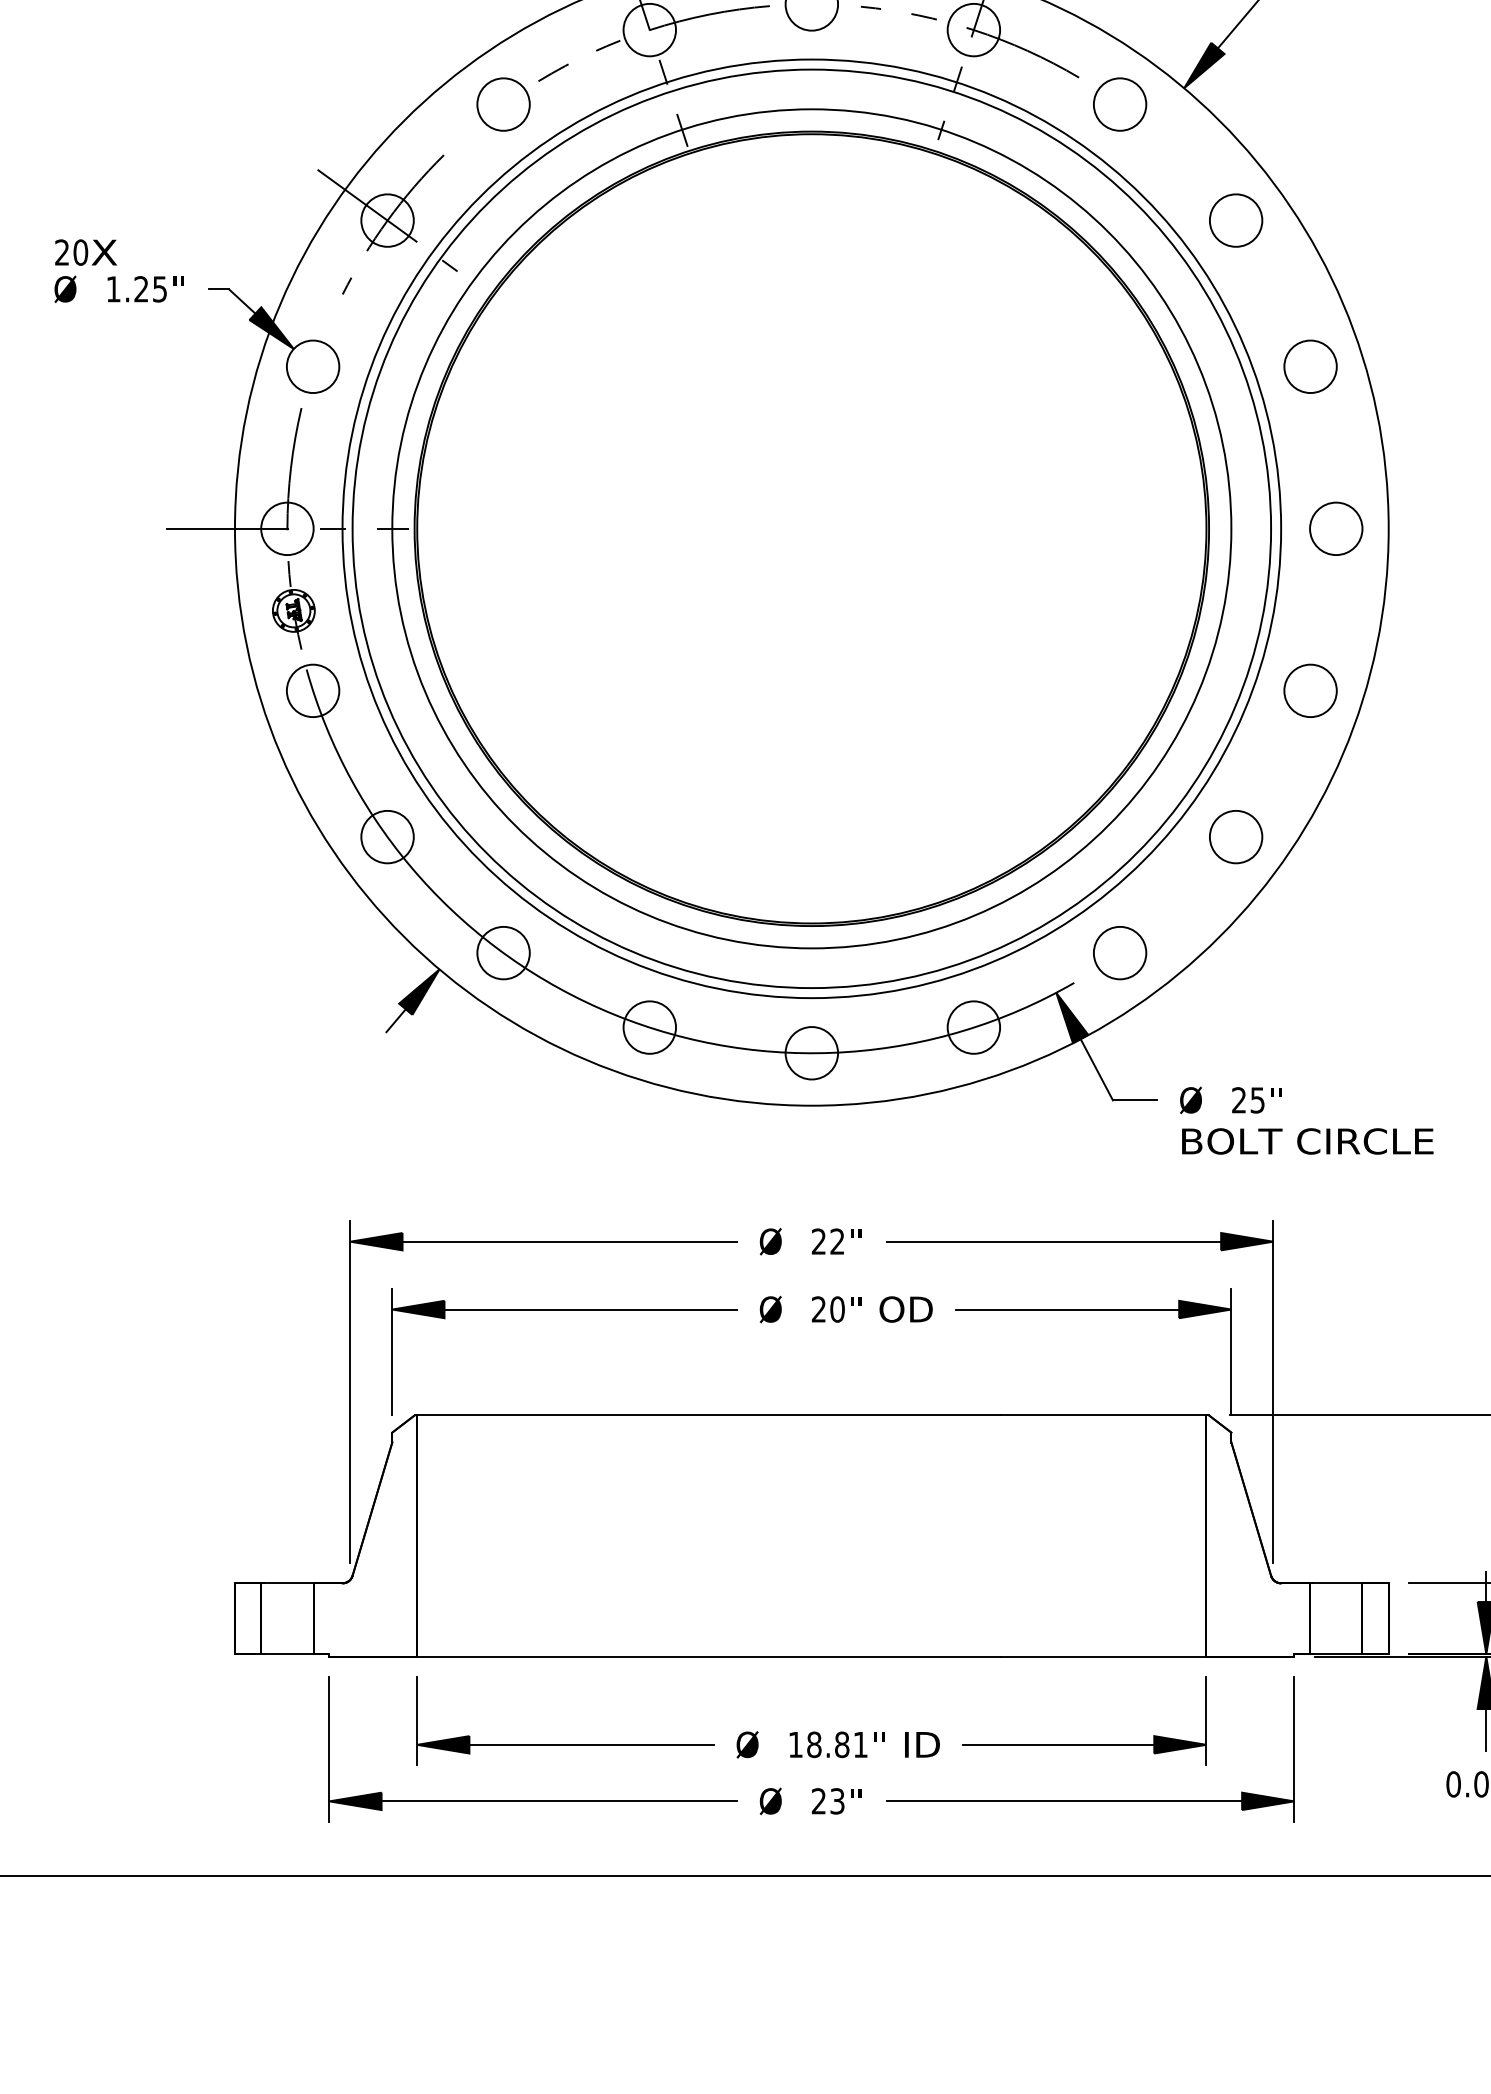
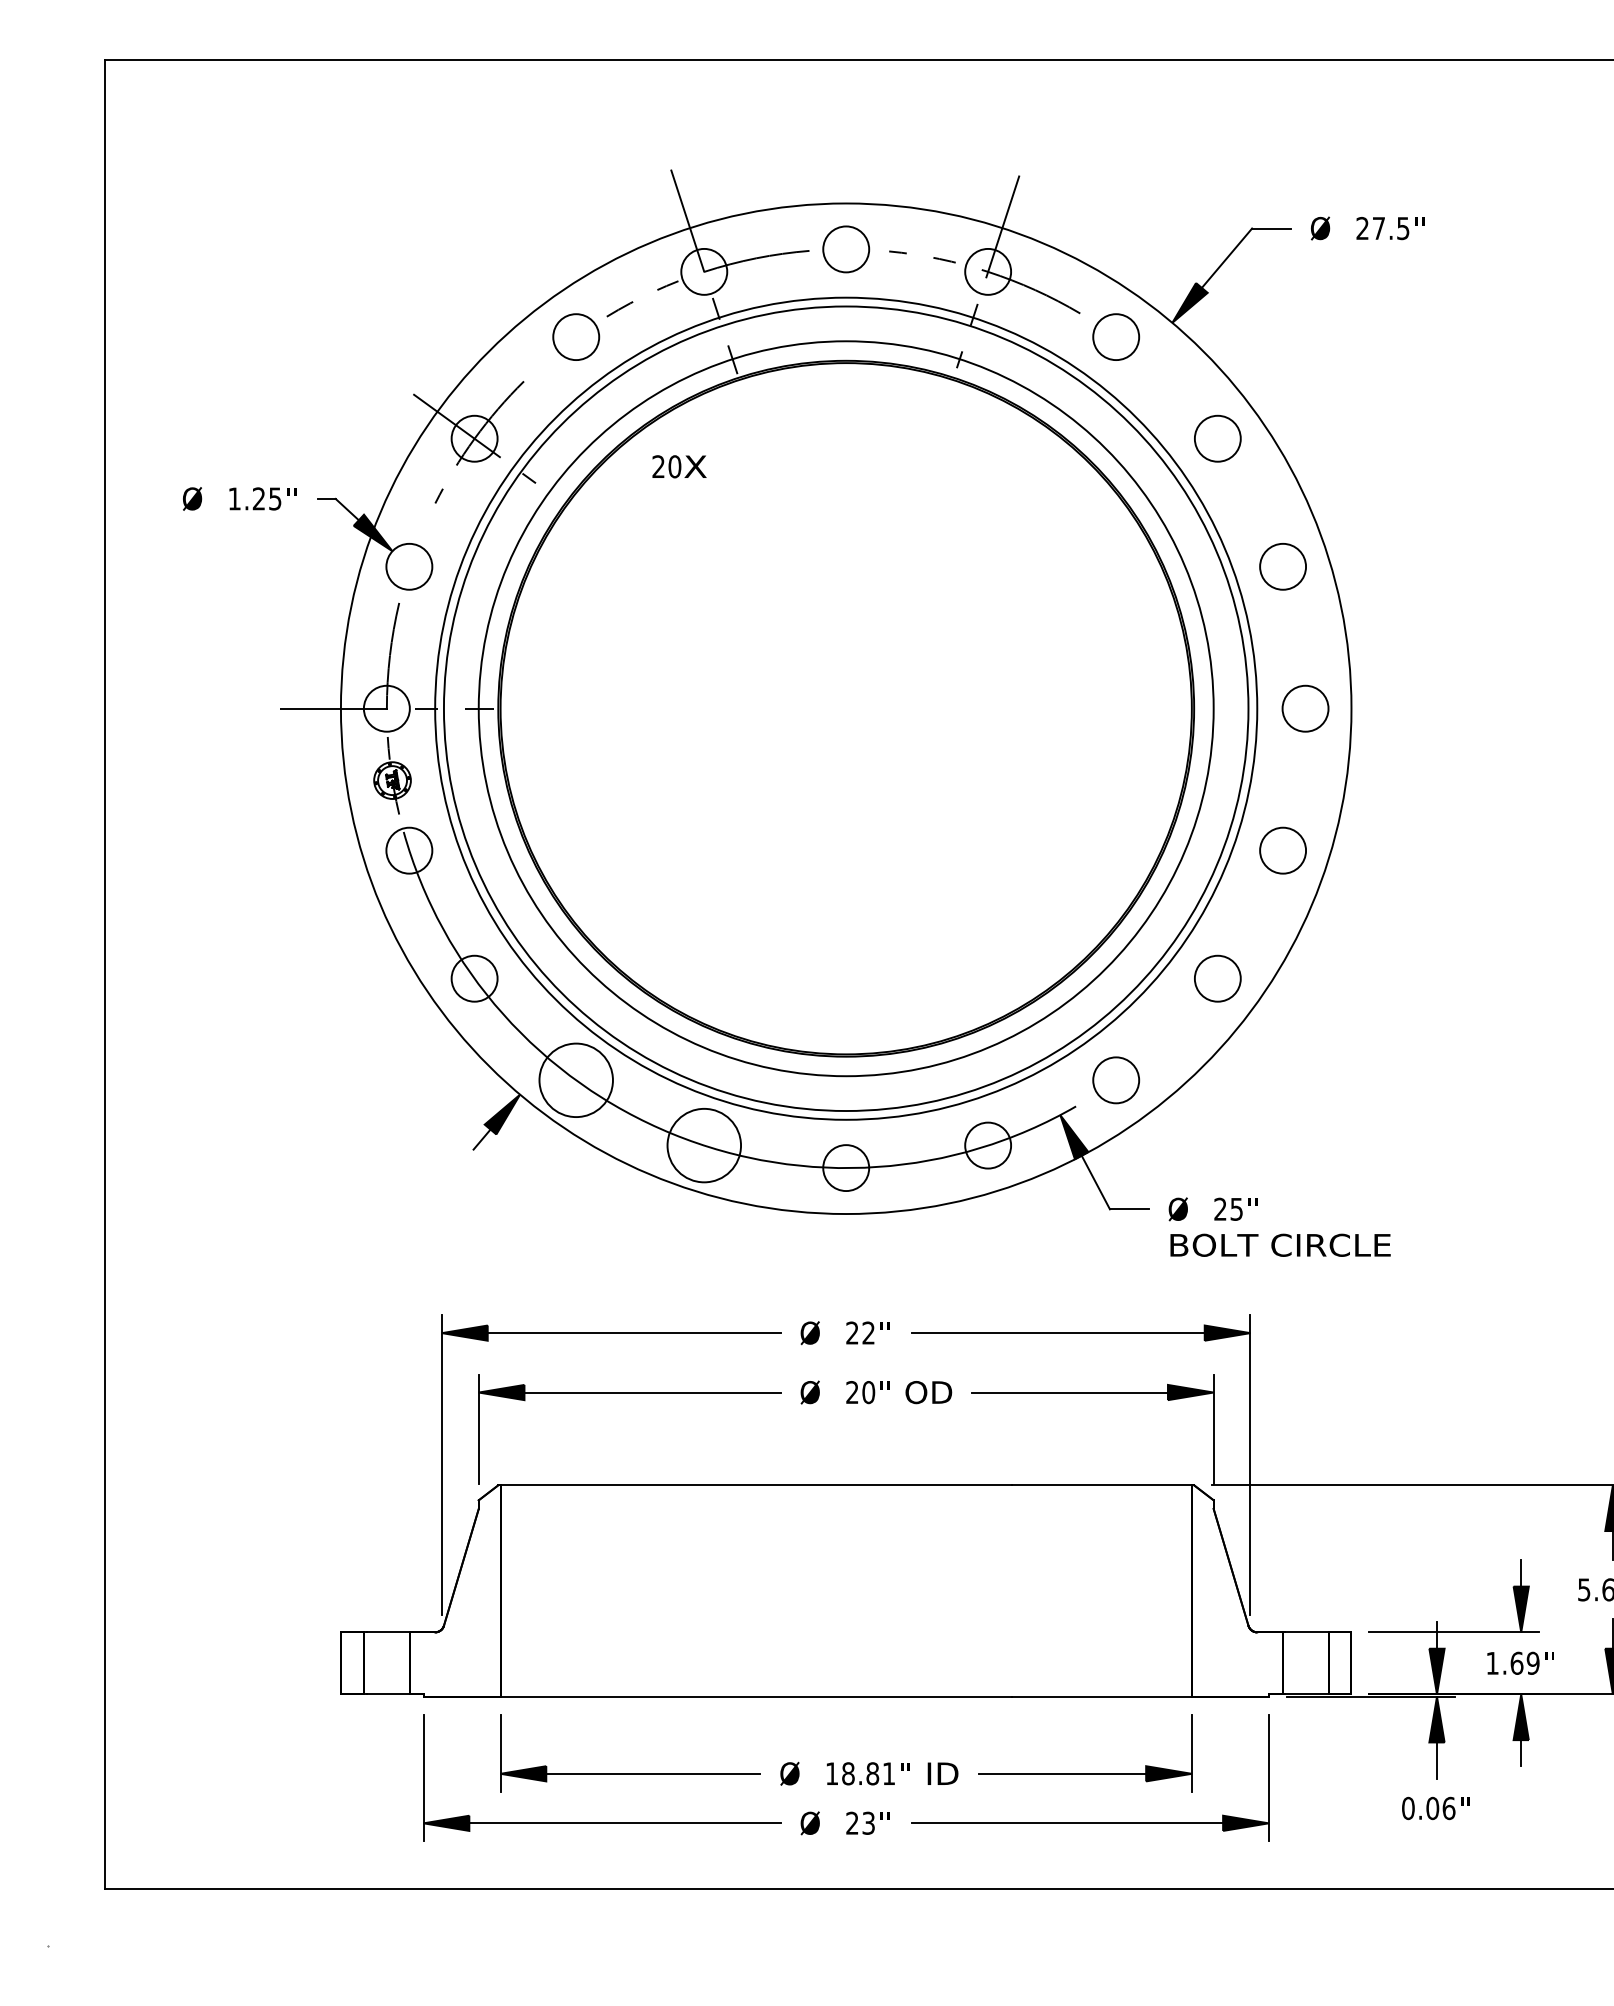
text: (86, 252) -> (679, 466), moved
circle: (503, 953) -> (576, 1080), size x1.6
circle: (650, 1027) -> (704, 1145), size x1.6

